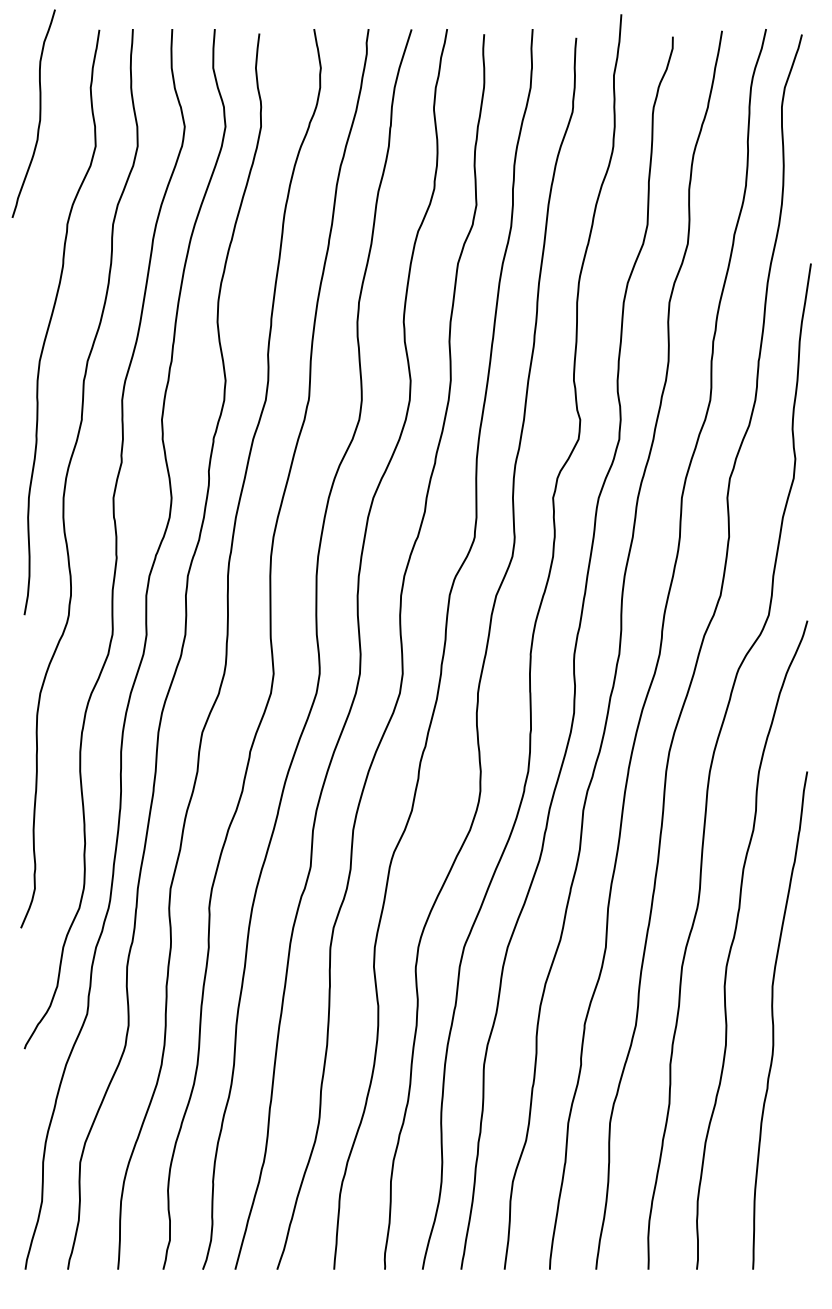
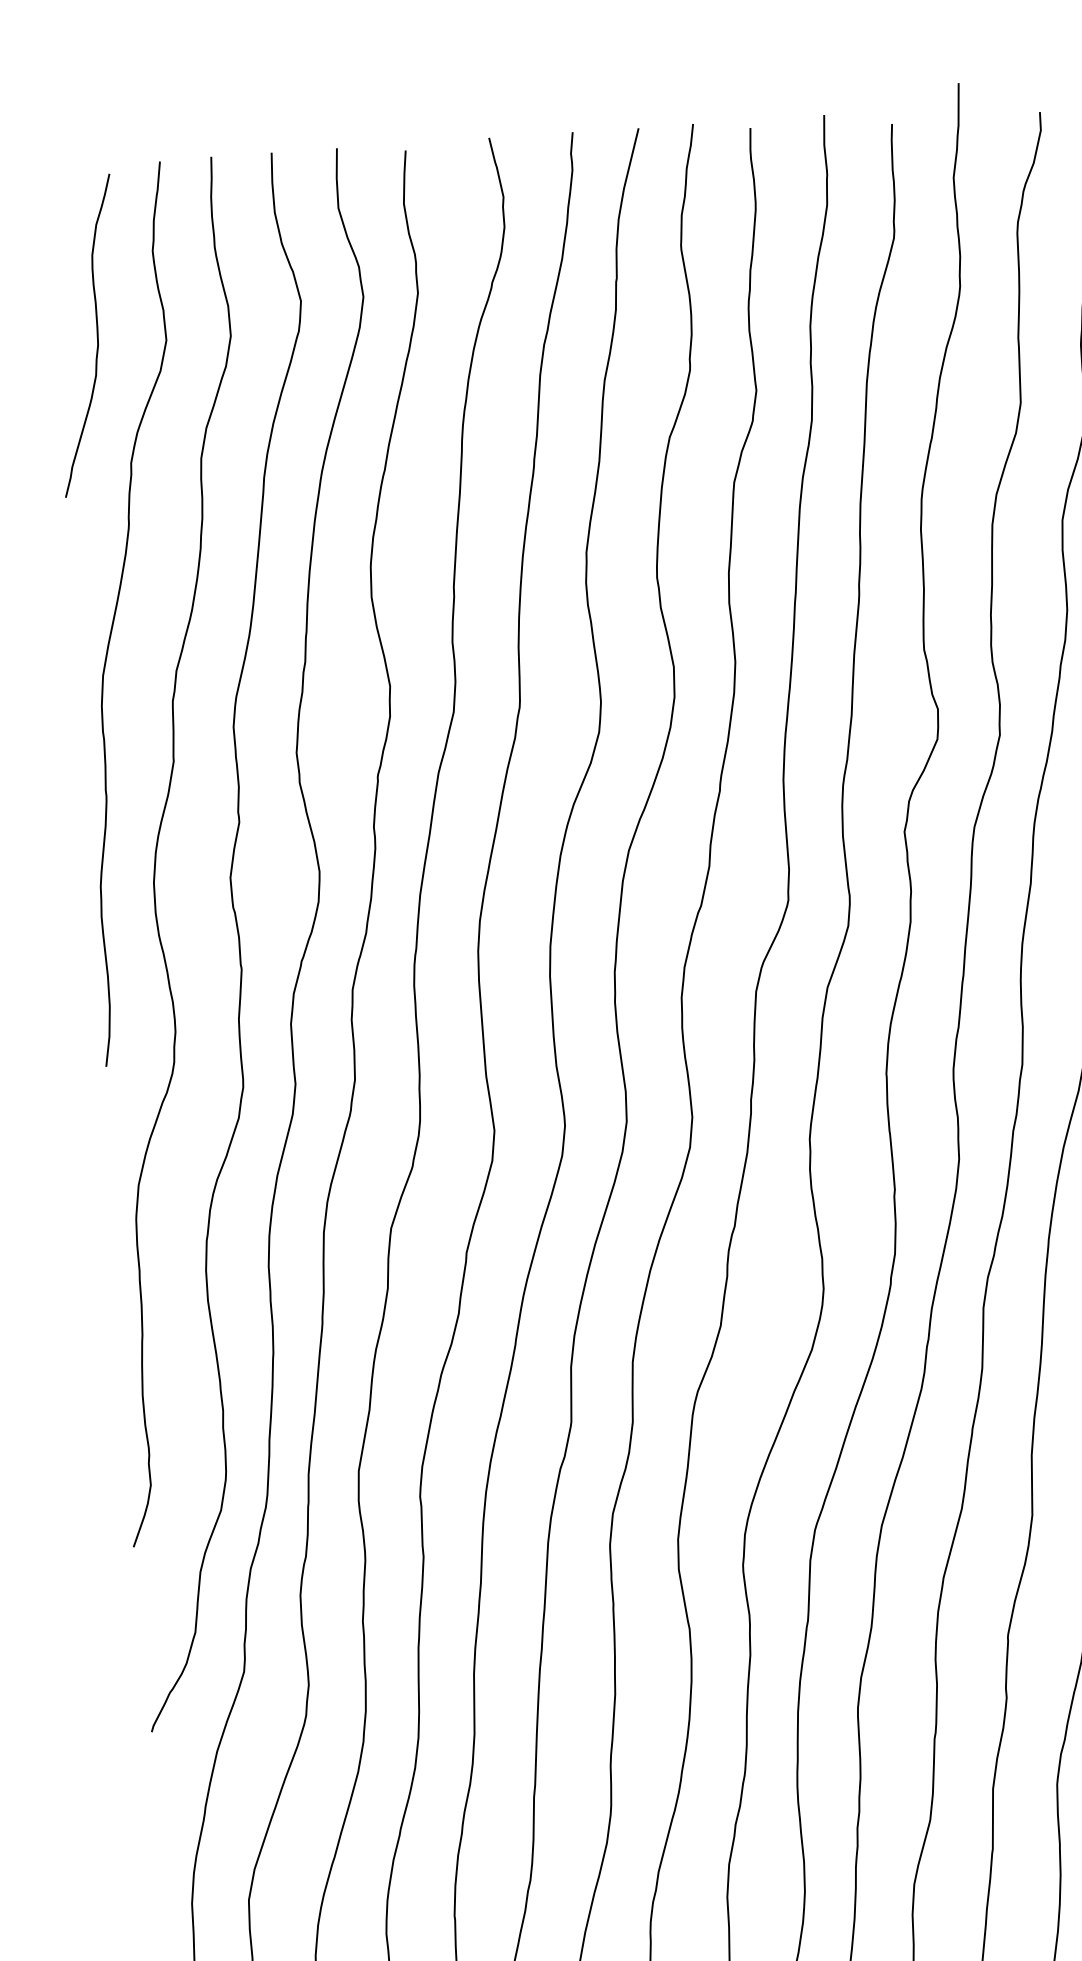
curve: (39, 113) -> (96, 334), moved

